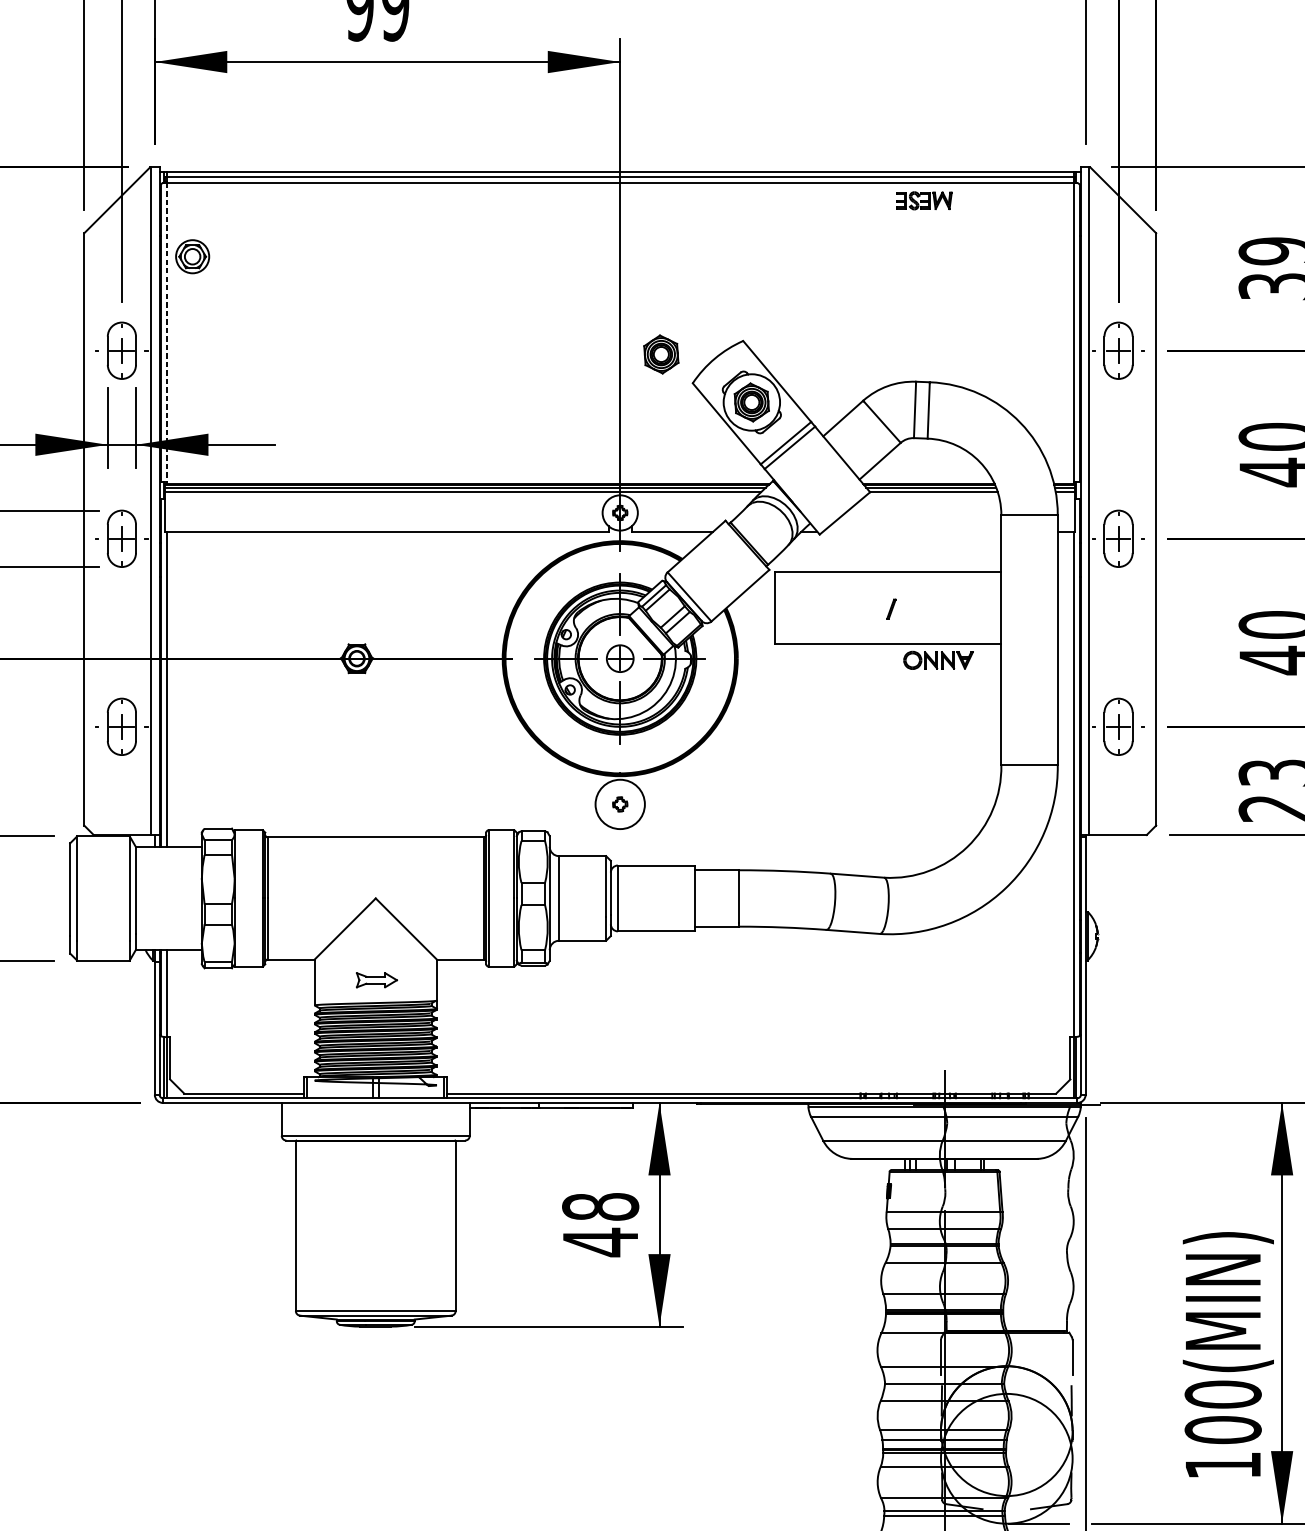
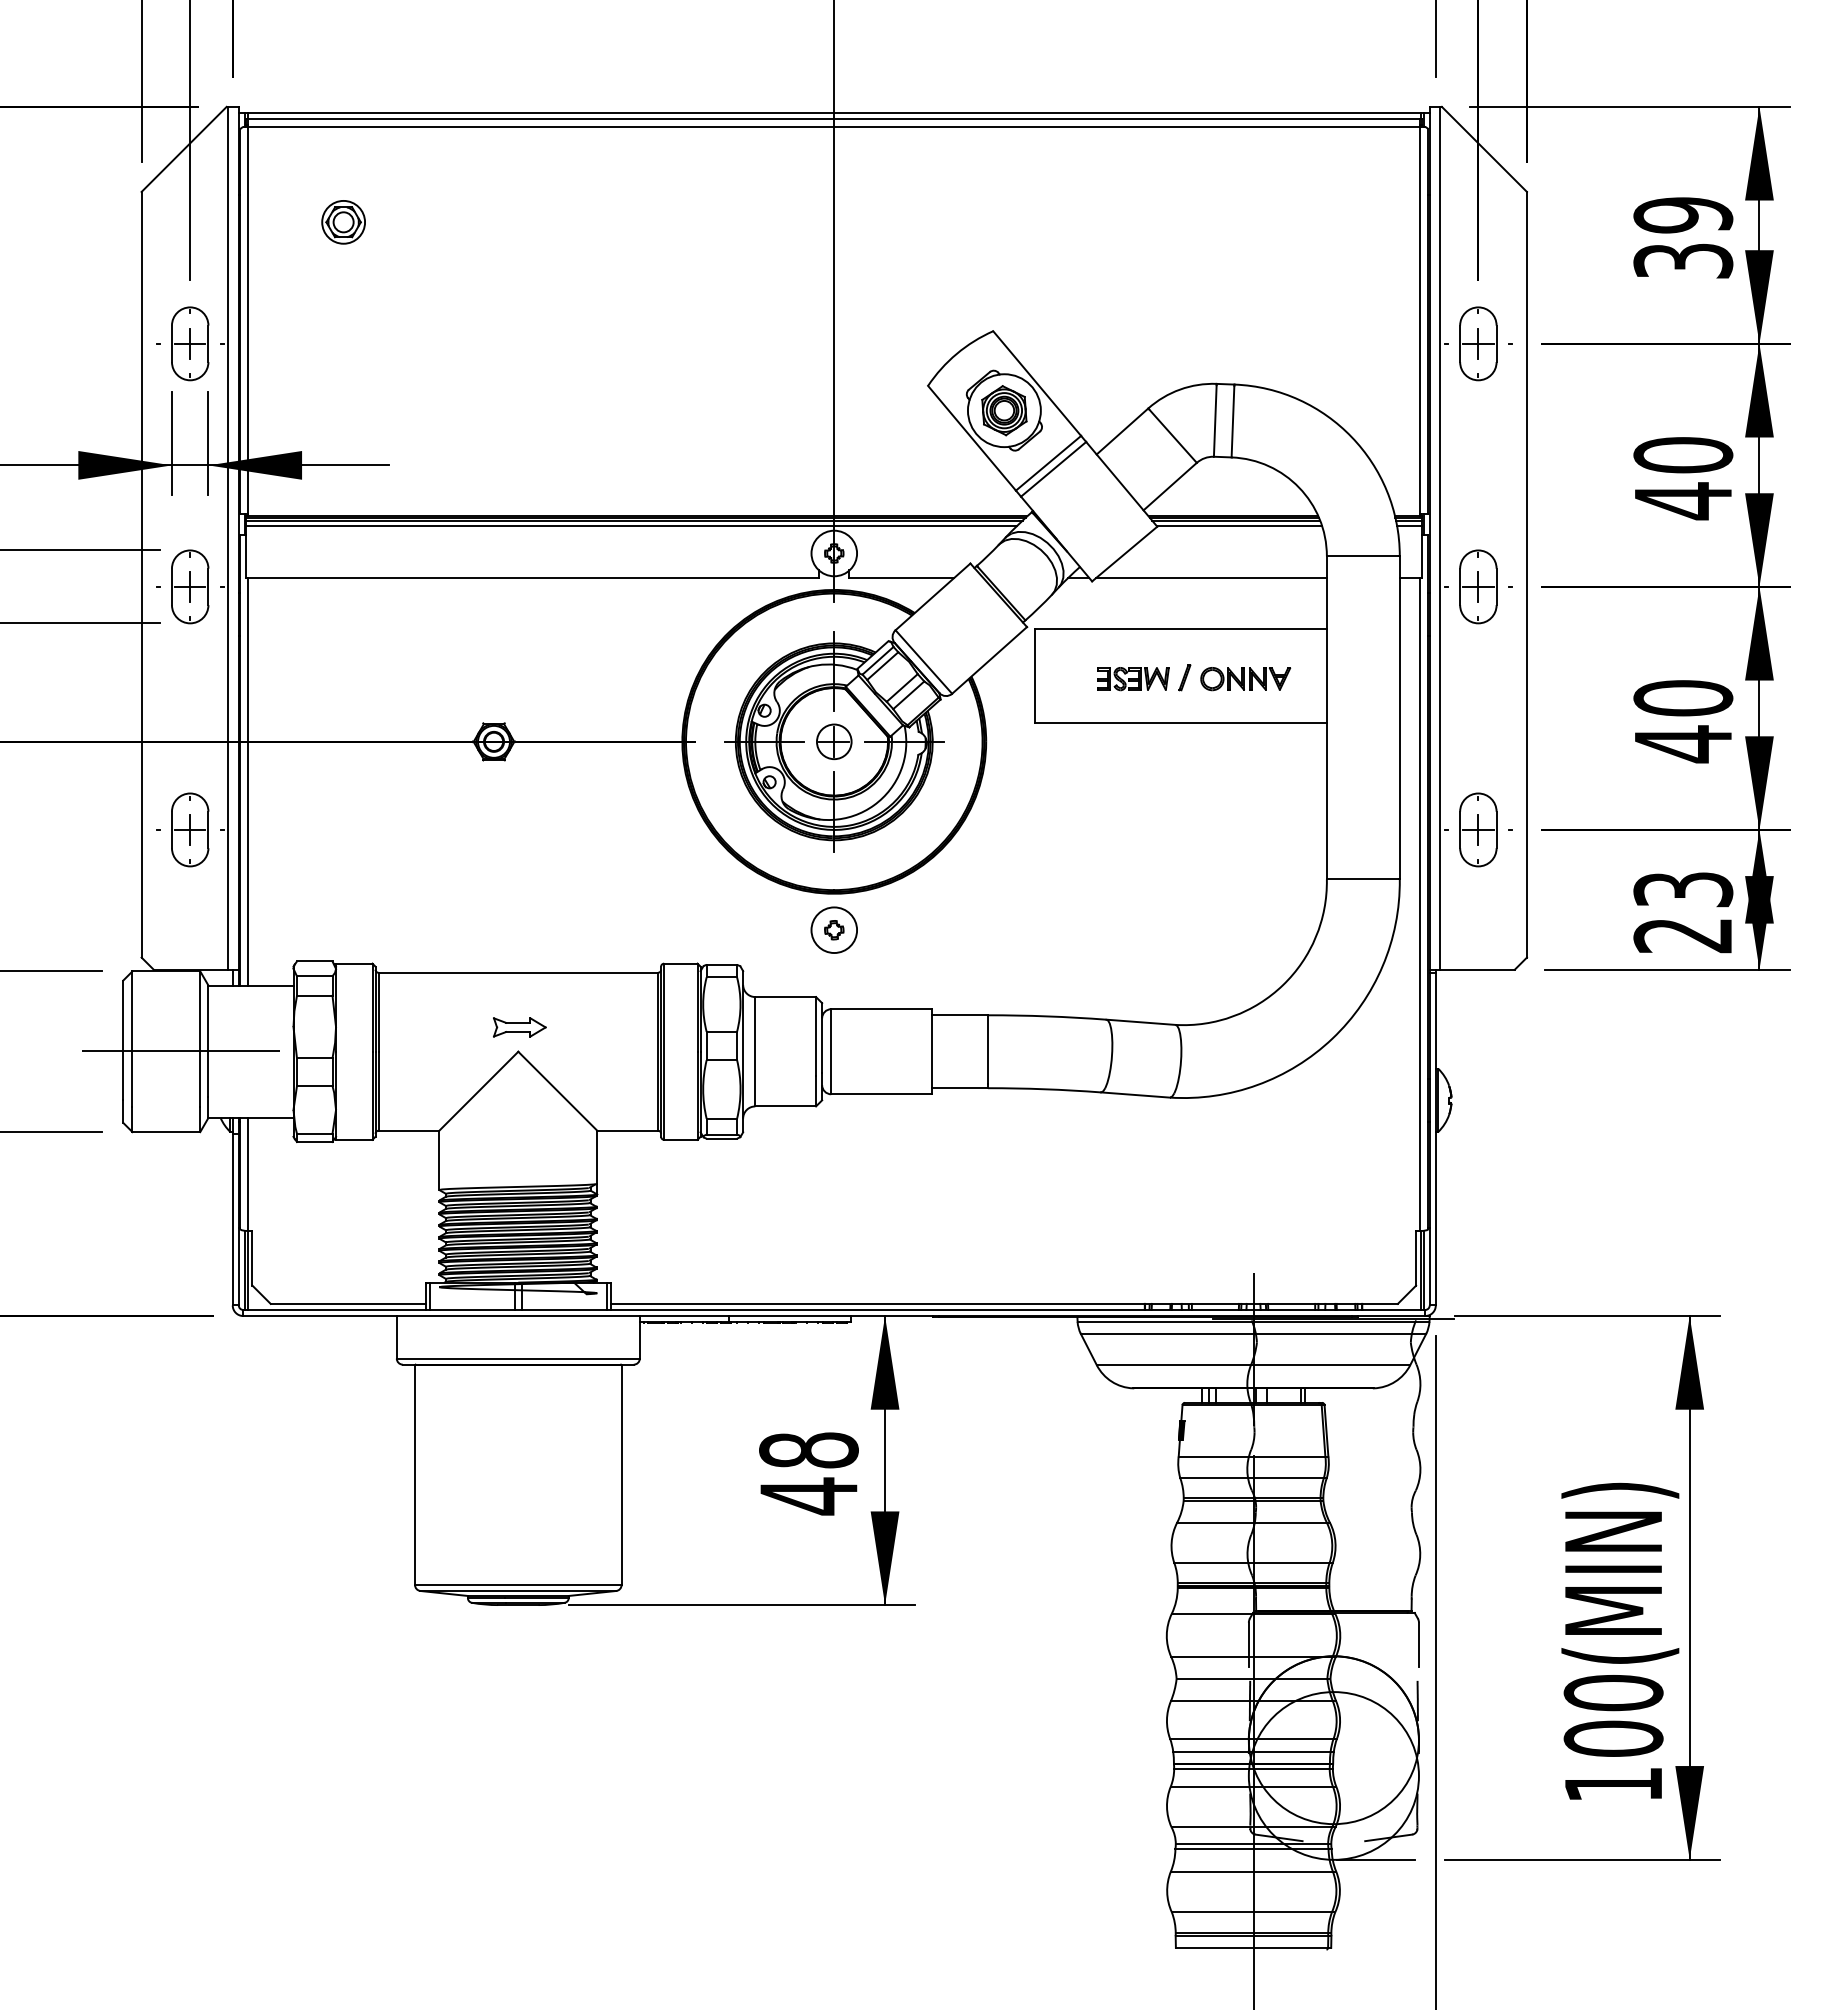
part: (924, 201) -> (1133, 679), moved
part: (192, 256) -> (343, 222), moved
line: (167, 332) -> (248, 320), dashed -> solid
part: (661, 354) -> (887, 348), removed
line: (912, 531) -> (1211, 577), added
part: (938, 660) -> (1245, 679), moved
circle: (620, 804) -> (834, 930), size x0.71
line: (115, 897) -> (181, 1050), added
part: (376, 980) -> (519, 1027), moved

